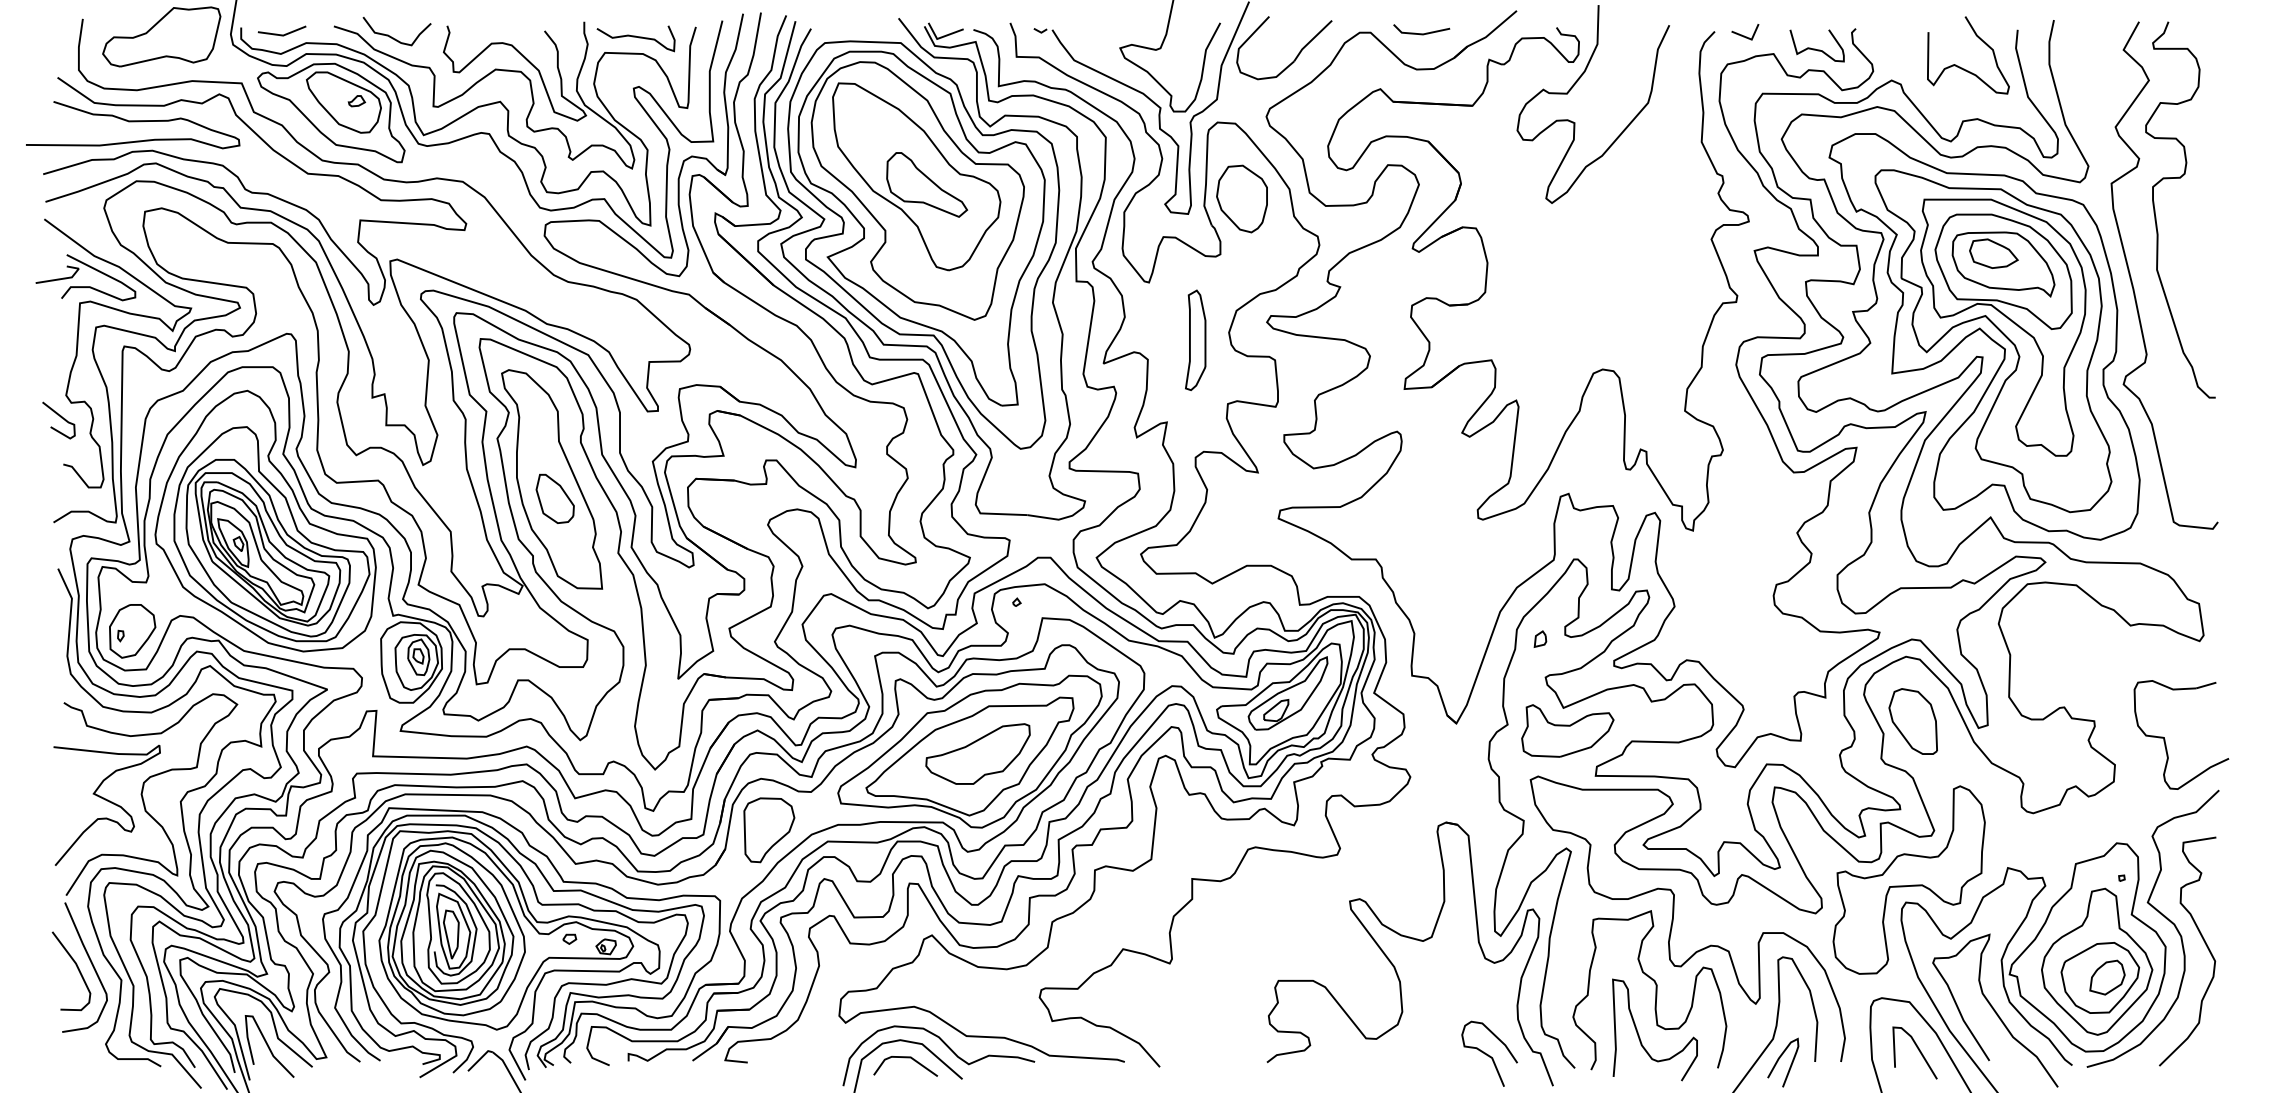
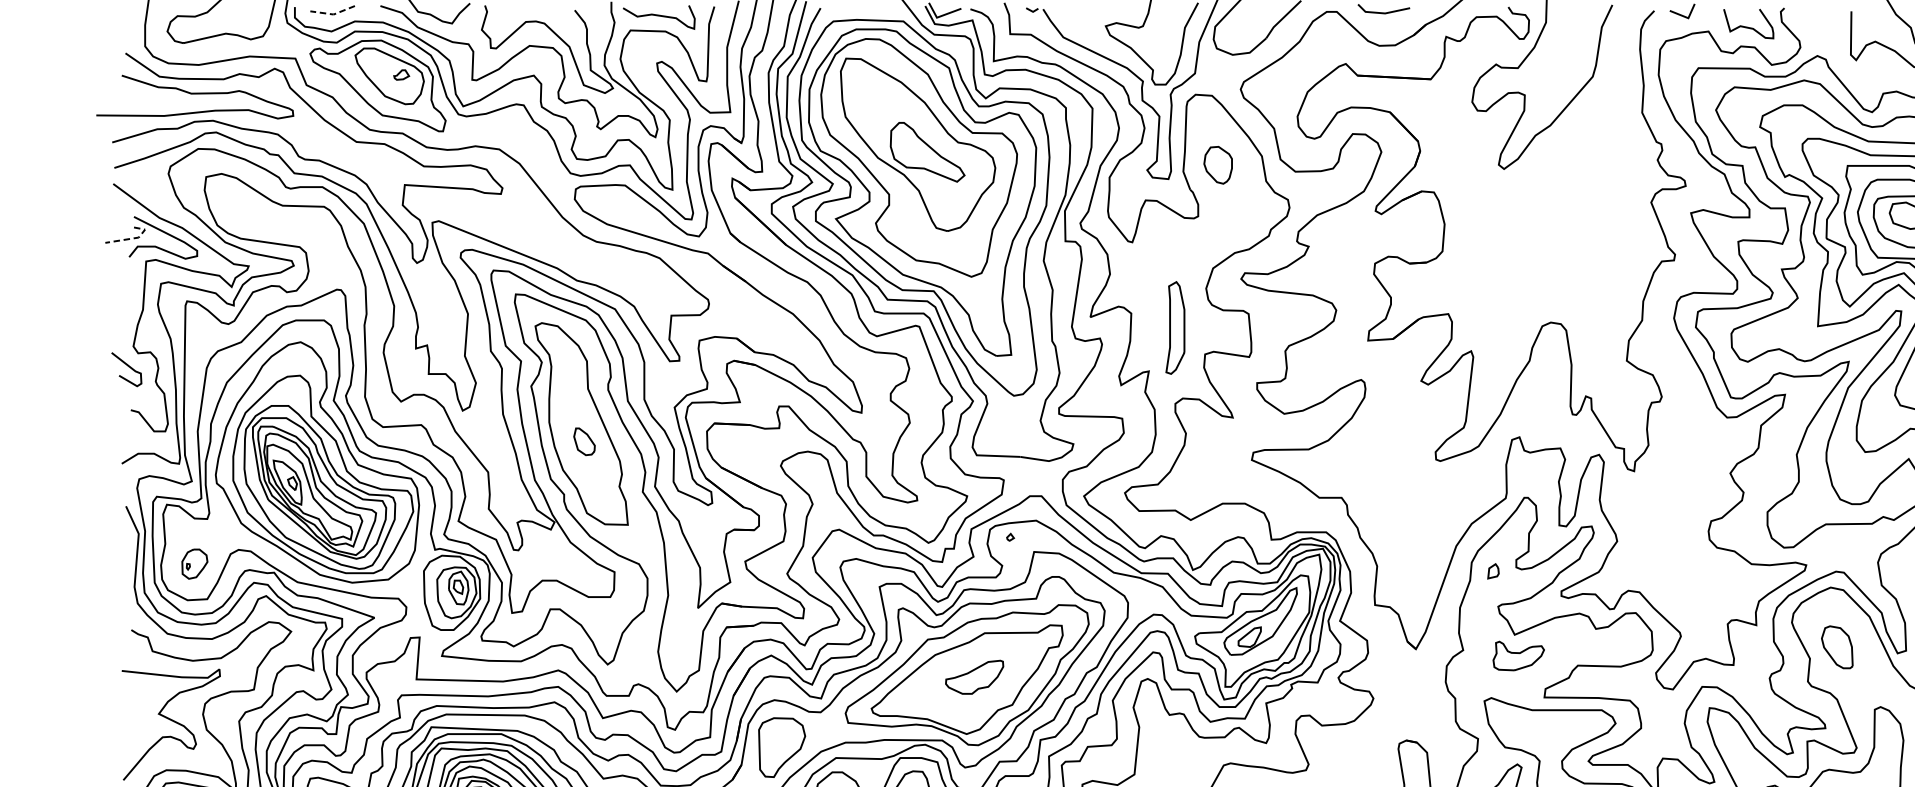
line: (283, 35) -> (333, 14), solid -> dashed
part: (1241, 198) -> (1217, 164), size x0.6
line: (67, 278) -> (134, 238), solid -> dashed
part: (1195, 339) -> (1175, 327), moved
part: (554, 498) -> (583, 441), size x0.6
part: (132, 631) -> (194, 564), size x0.6
part: (1912, 721) -> (1836, 647), size x0.7
part: (1567, 730) -> (1518, 655), size x0.6
part: (977, 753) -> (974, 676), size x0.6

